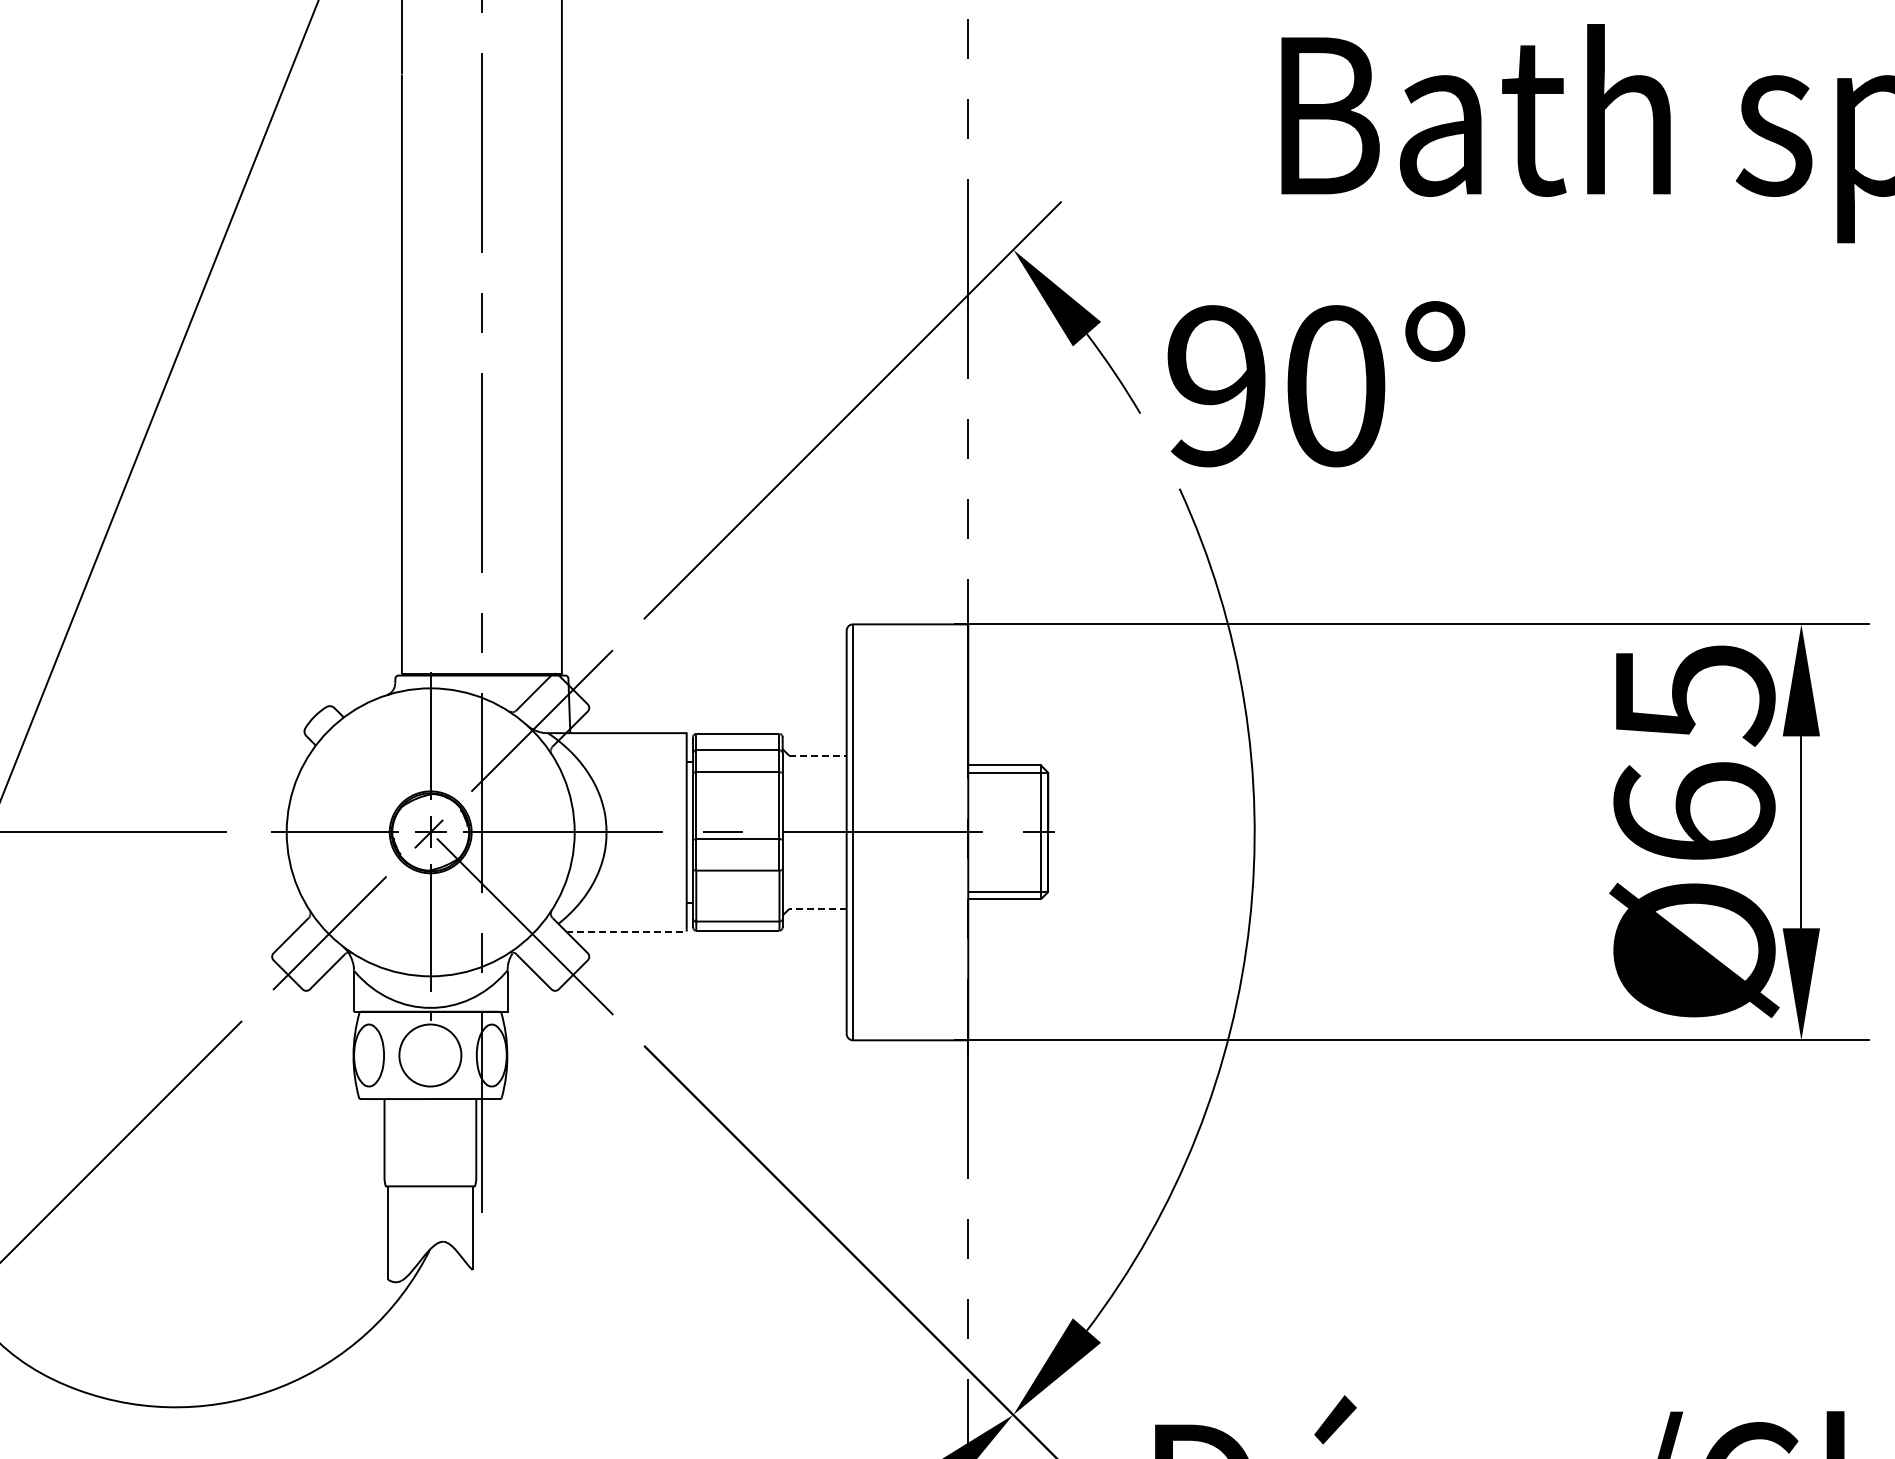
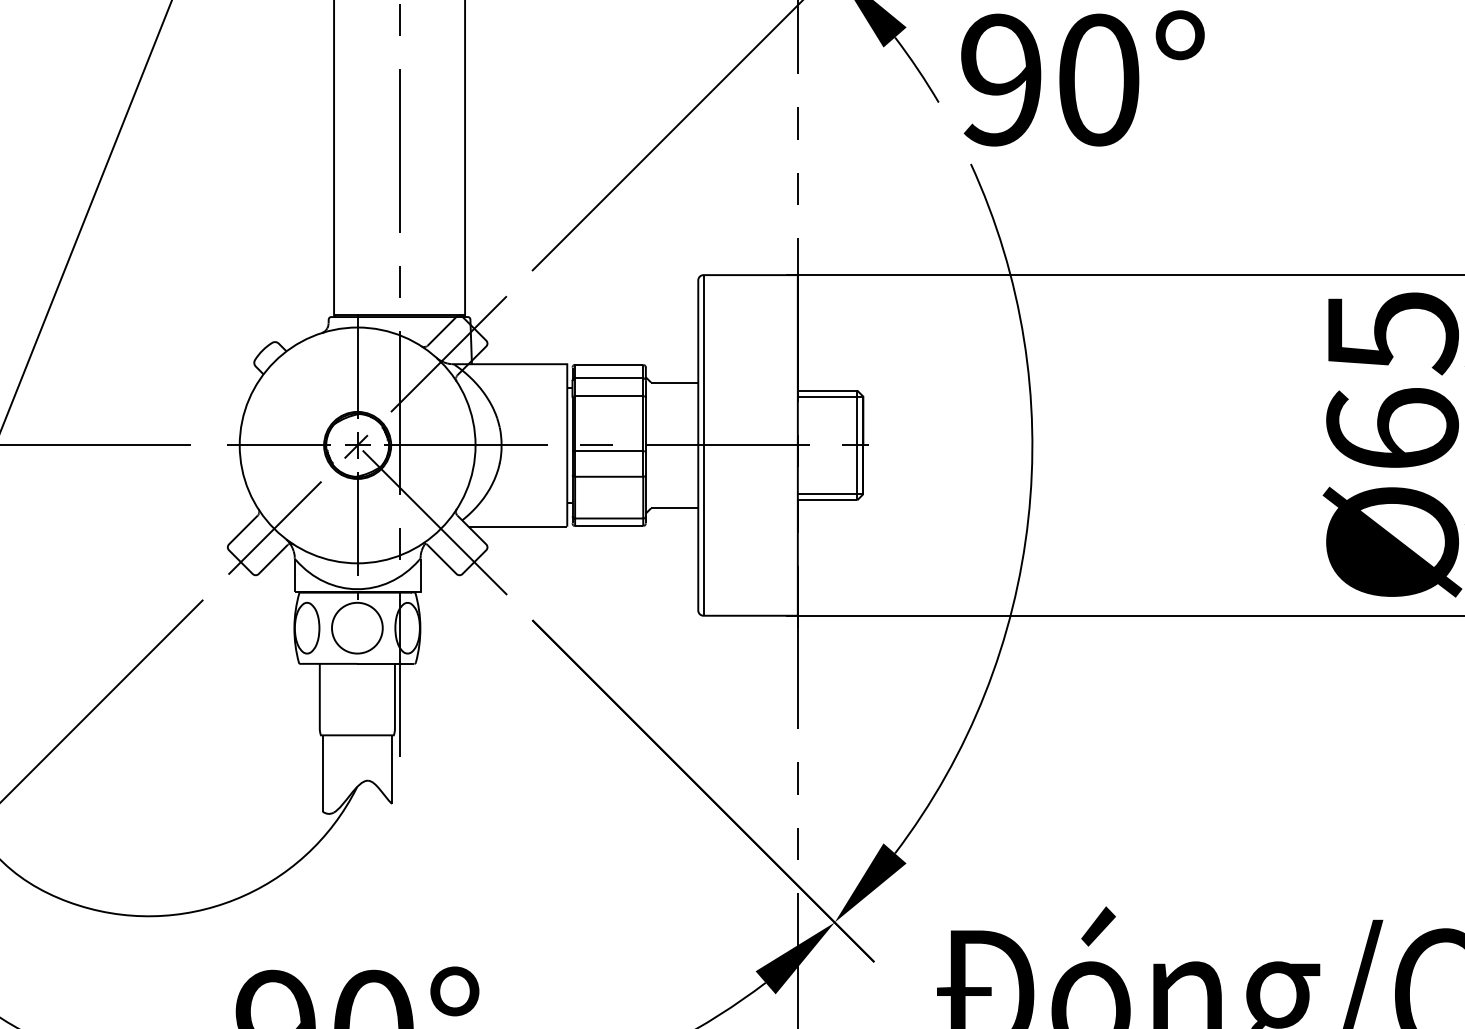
line: (817, 755) -> (674, 382), dashed -> solid
line: (817, 909) -> (674, 508), dashed -> solid
line: (626, 931) -> (517, 526), dashed -> solid

